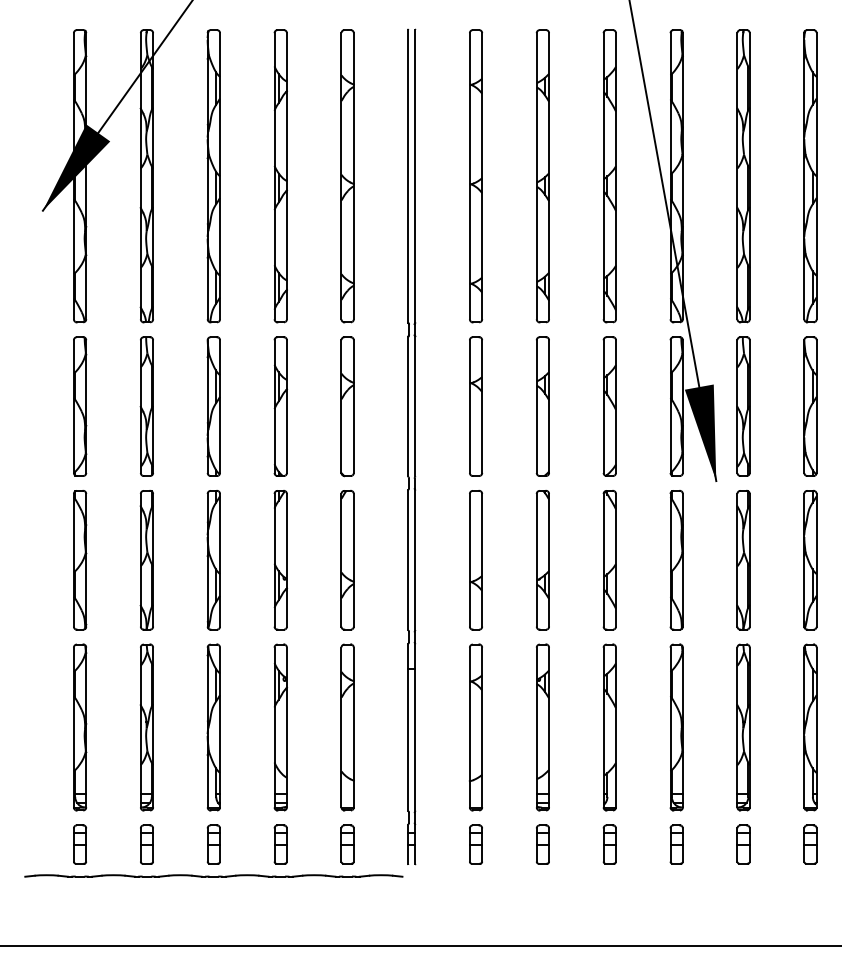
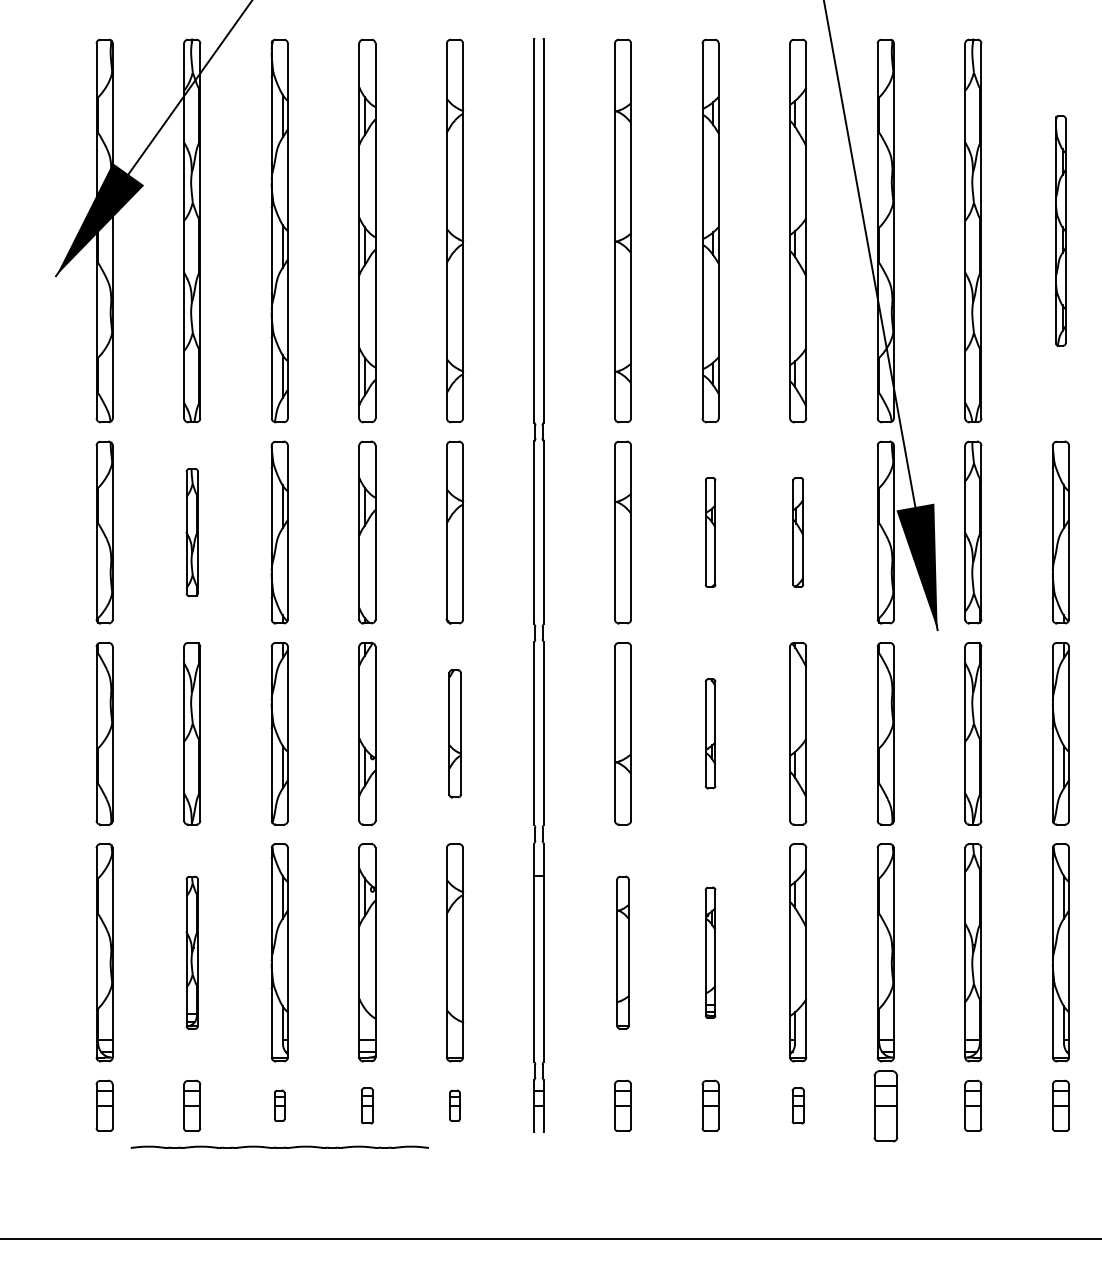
part: (810, 175) -> (1060, 230), size x0.6
part: (147, 406) -> (192, 532), size x0.7
part: (542, 406) -> (710, 532), size x0.6
part: (610, 406) -> (798, 532), size x0.6
part: (348, 560) -> (455, 733), size x0.7
part: (542, 560) -> (710, 733), size x0.6
part: (147, 727) -> (192, 952), size x0.7
part: (475, 727) -> (622, 952), size x0.7
part: (542, 727) -> (710, 952), size x0.6
part: (213, 844) -> (279, 1105), size x0.6
part: (280, 844) -> (367, 1105), size x0.7
part: (347, 844) -> (454, 1105), size x0.6
part: (610, 844) -> (798, 1105), size x0.7
part: (676, 844) -> (885, 1105), size x1.4
part: (213, 876) -> (279, 1147), size x0.6

